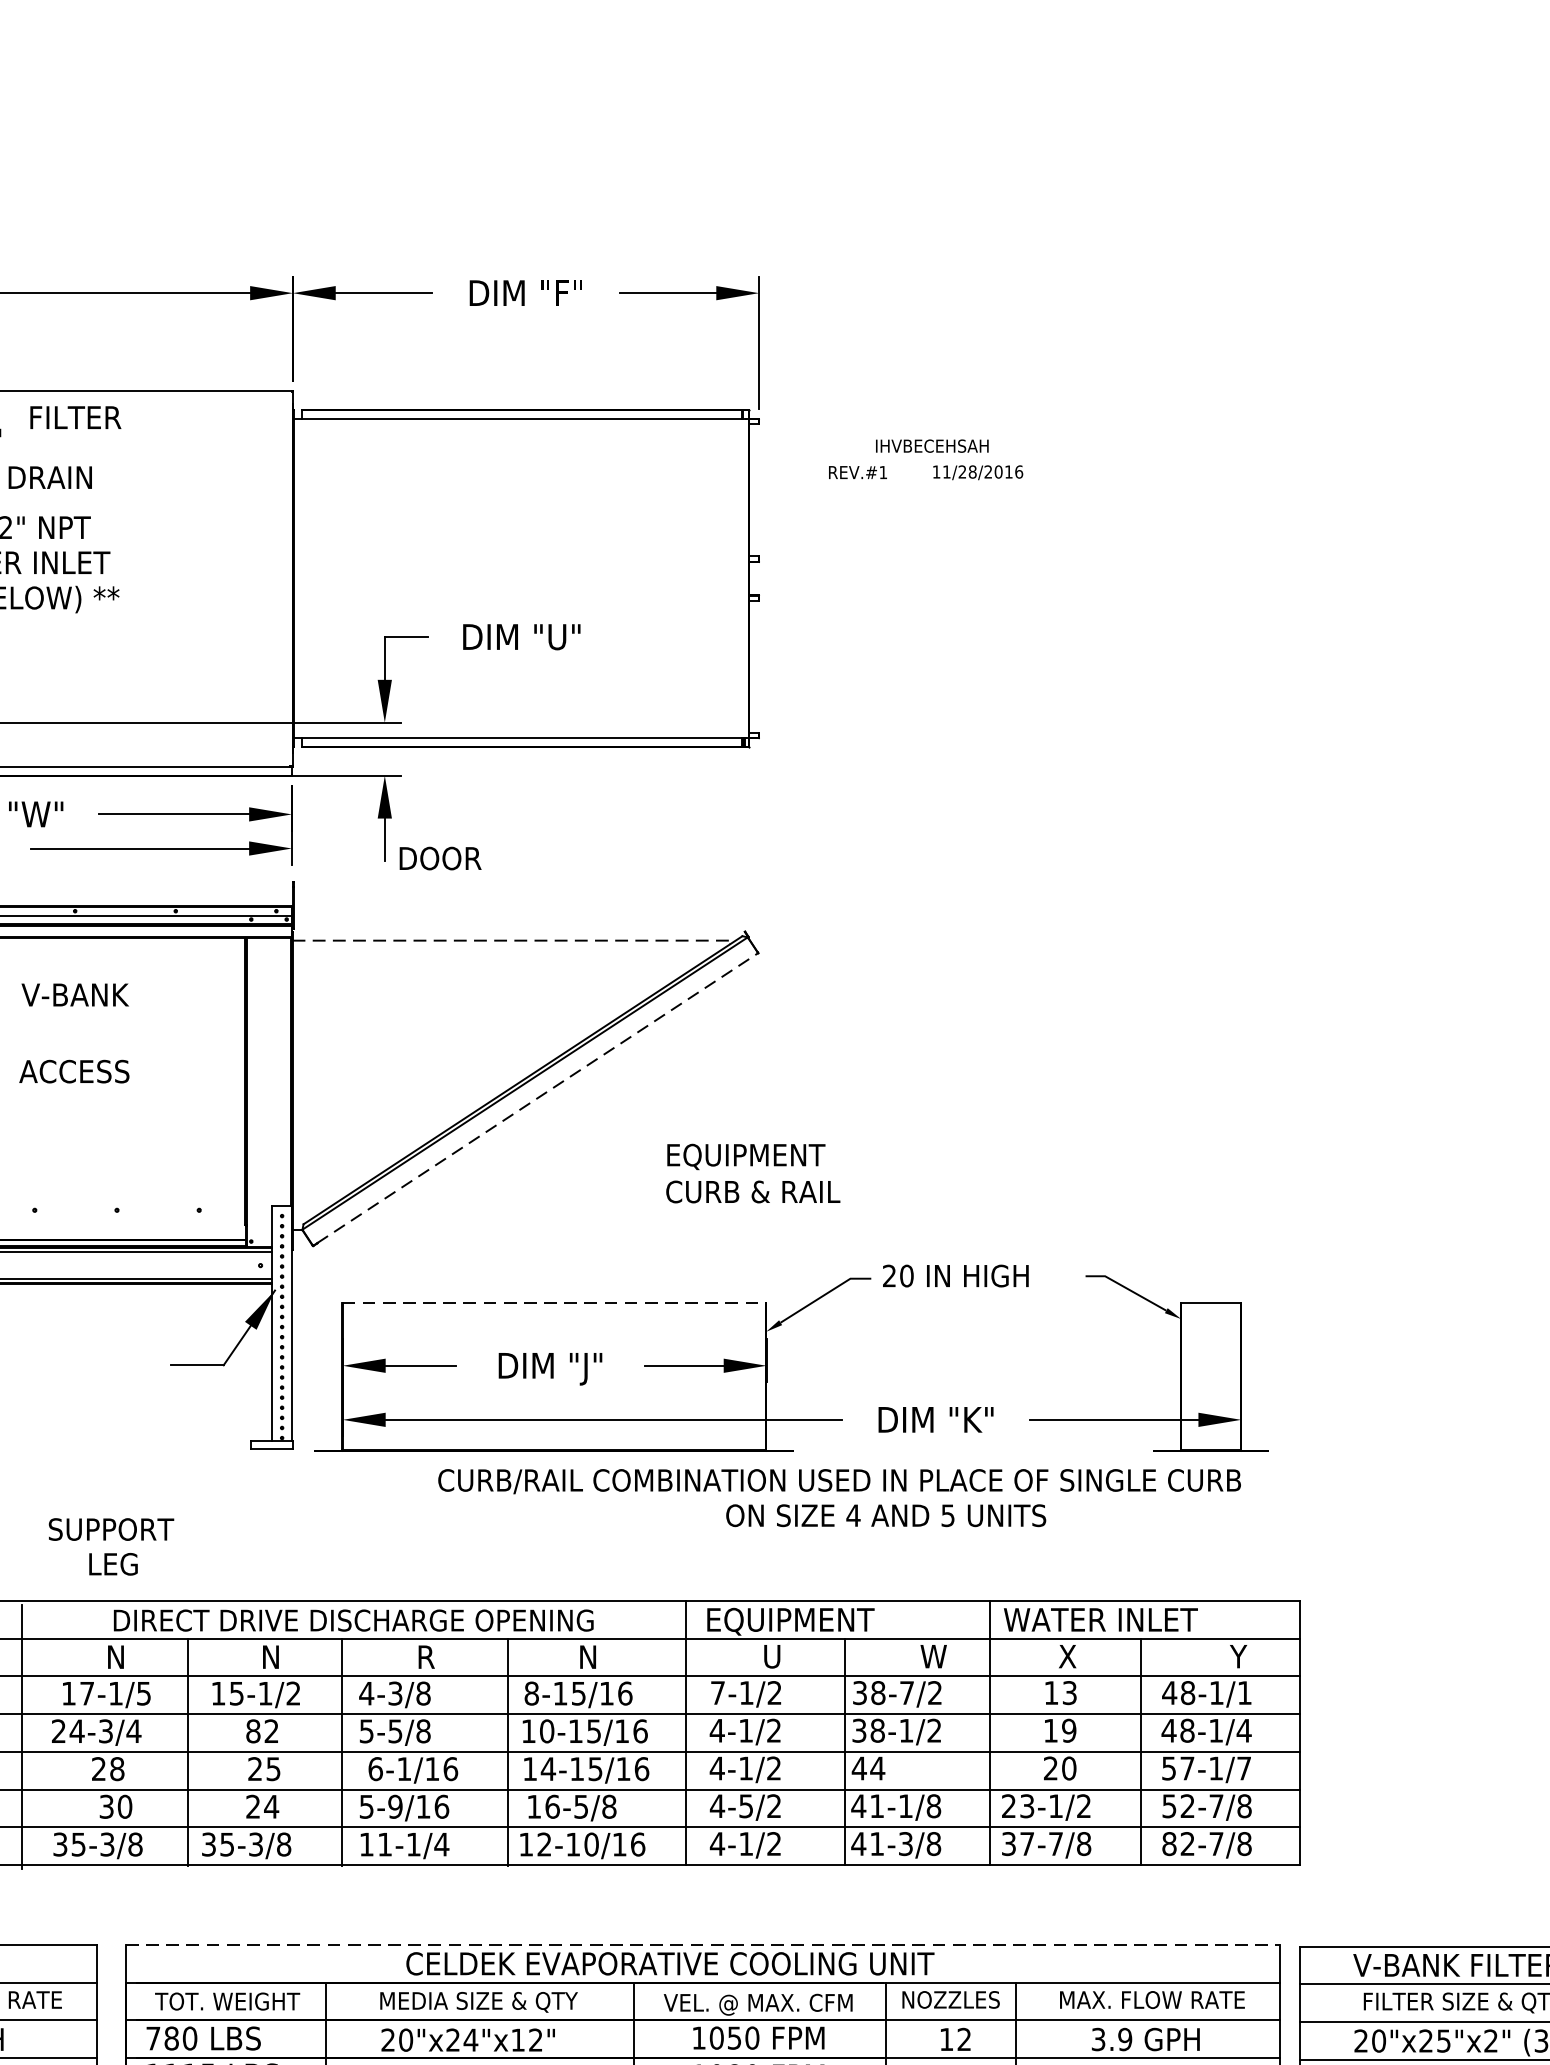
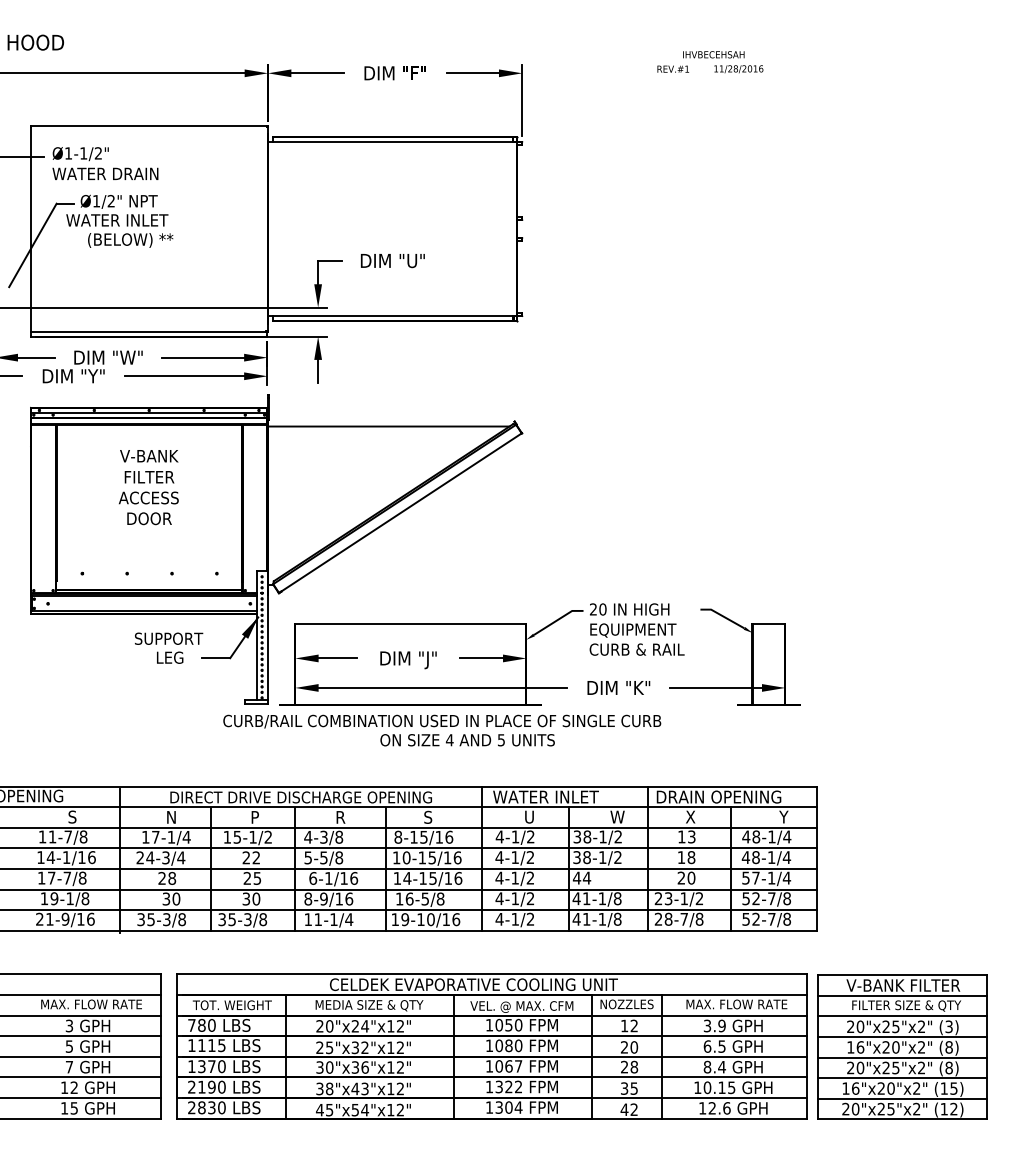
text: (75, 418) -> (149, 477), moved
text: (926, 460) -> (710, 62), moved
text: (440, 858) -> (149, 518), moved
line: (513, 940) -> (388, 426), dashed -> solid
line: (537, 1098) -> (401, 512), dashed -> solid
text: (752, 1173) -> (636, 639), moved
line: (554, 1303) -> (410, 624), dashed -> solid
text: (840, 1497) -> (442, 730), moved
text: (112, 1545) -> (169, 647), moved
text: (1118, 1618) -> (718, 796), WATER INLET -> DRAIN OPENING
text: (801, 1620) -> (545, 797), EQUIPMENT -> WATER INLET
text: (587, 1655) -> (428, 816), N -> S
text: (271, 1657) -> (256, 817), N -> P
text: (717, 1692) -> (499, 836), 7-1/2 -> 4-1/2
text: (906, 1692) -> (602, 836), 38-7/2 -> 38-1/2
text: (1245, 1692) -> (787, 836), 48-1/1 -> 48-1/4
text: (143, 1693) -> (186, 837), 17-1/5 -> 17-1/4
text: (253, 1730) -> (246, 857), 82 -> 22
text: (1069, 1730) -> (691, 857), 19 -> 18
text: (1243, 1767) -> (786, 877), 57-1/7 -> 57-1/4
text: (262, 1805) -> (251, 898), 24 -> 30
text: (367, 1805) -> (308, 898), 5-9/16 -> 8-9/16
text: (744, 1805) -> (514, 898), 4-5/2 -> 4-1/2
text: (906, 1842) -> (602, 918), 41-3/8 -> 41-1/8
text: (1017, 1842) -> (663, 918), 37-7/8 -> 28-7/8
text: (1170, 1842) -> (746, 918), 82-7/8 -> 52-7/8
text: (544, 1844) -> (405, 919), 12-10/16 -> 19-10/16
line: (702, 1945) -> (491, 974), dashed -> solid

